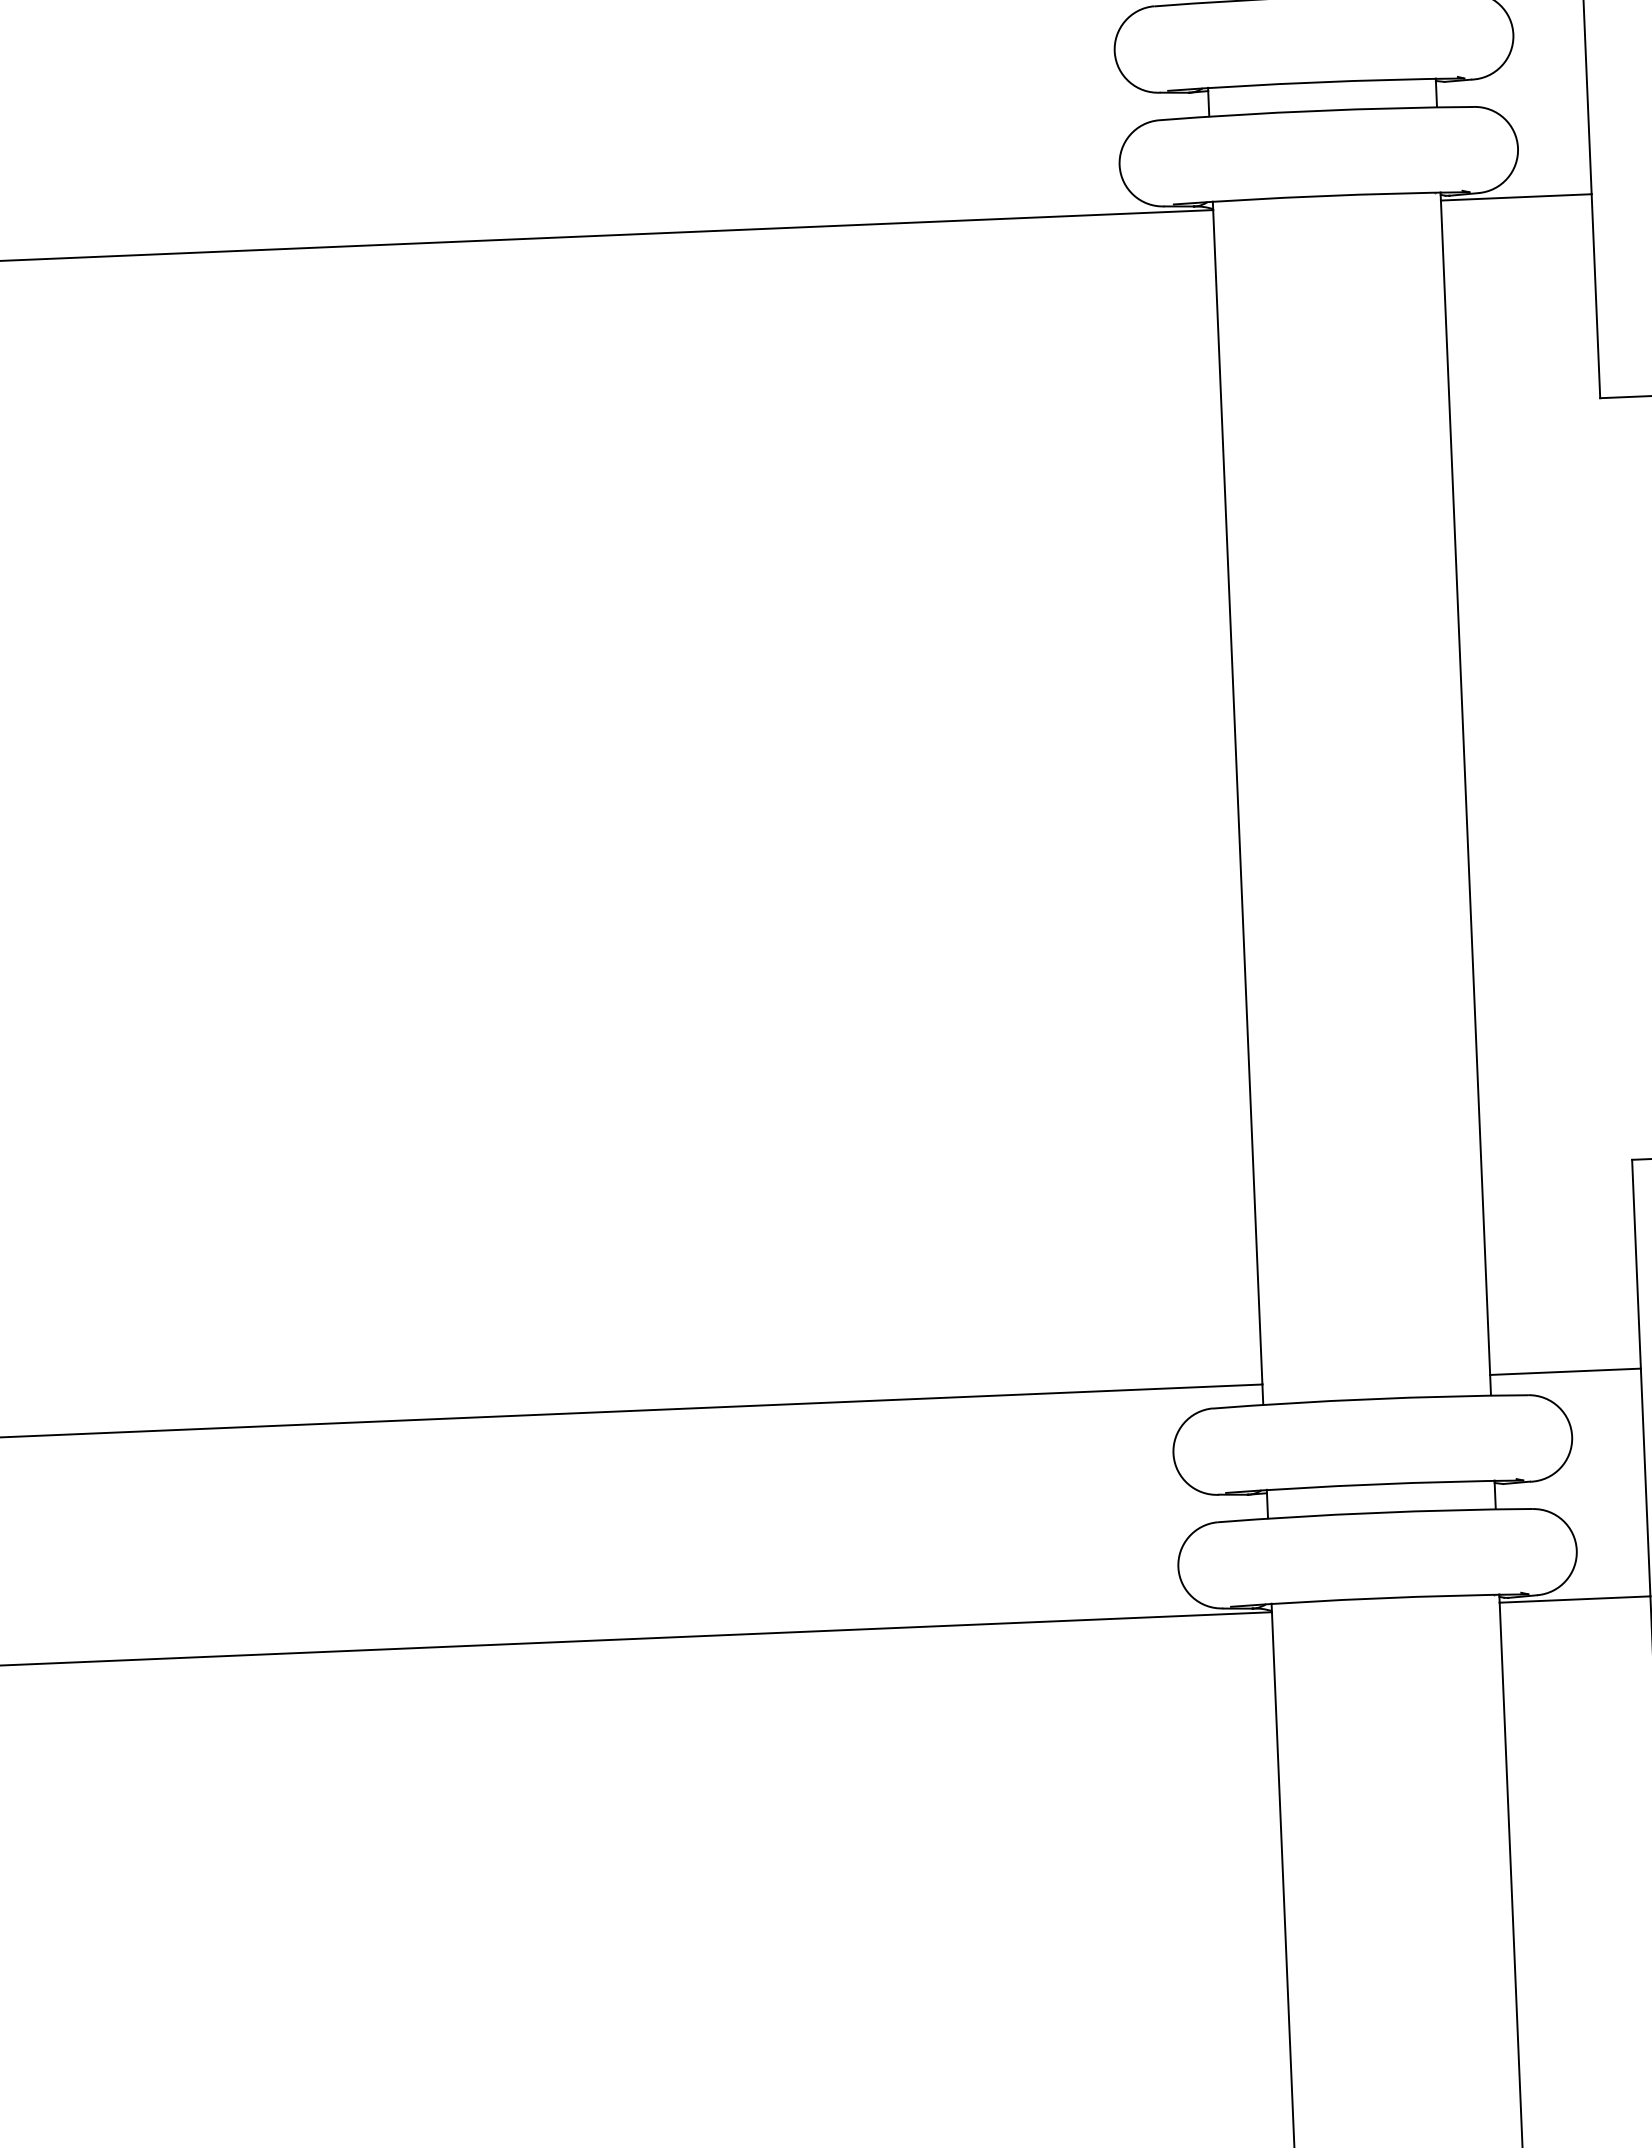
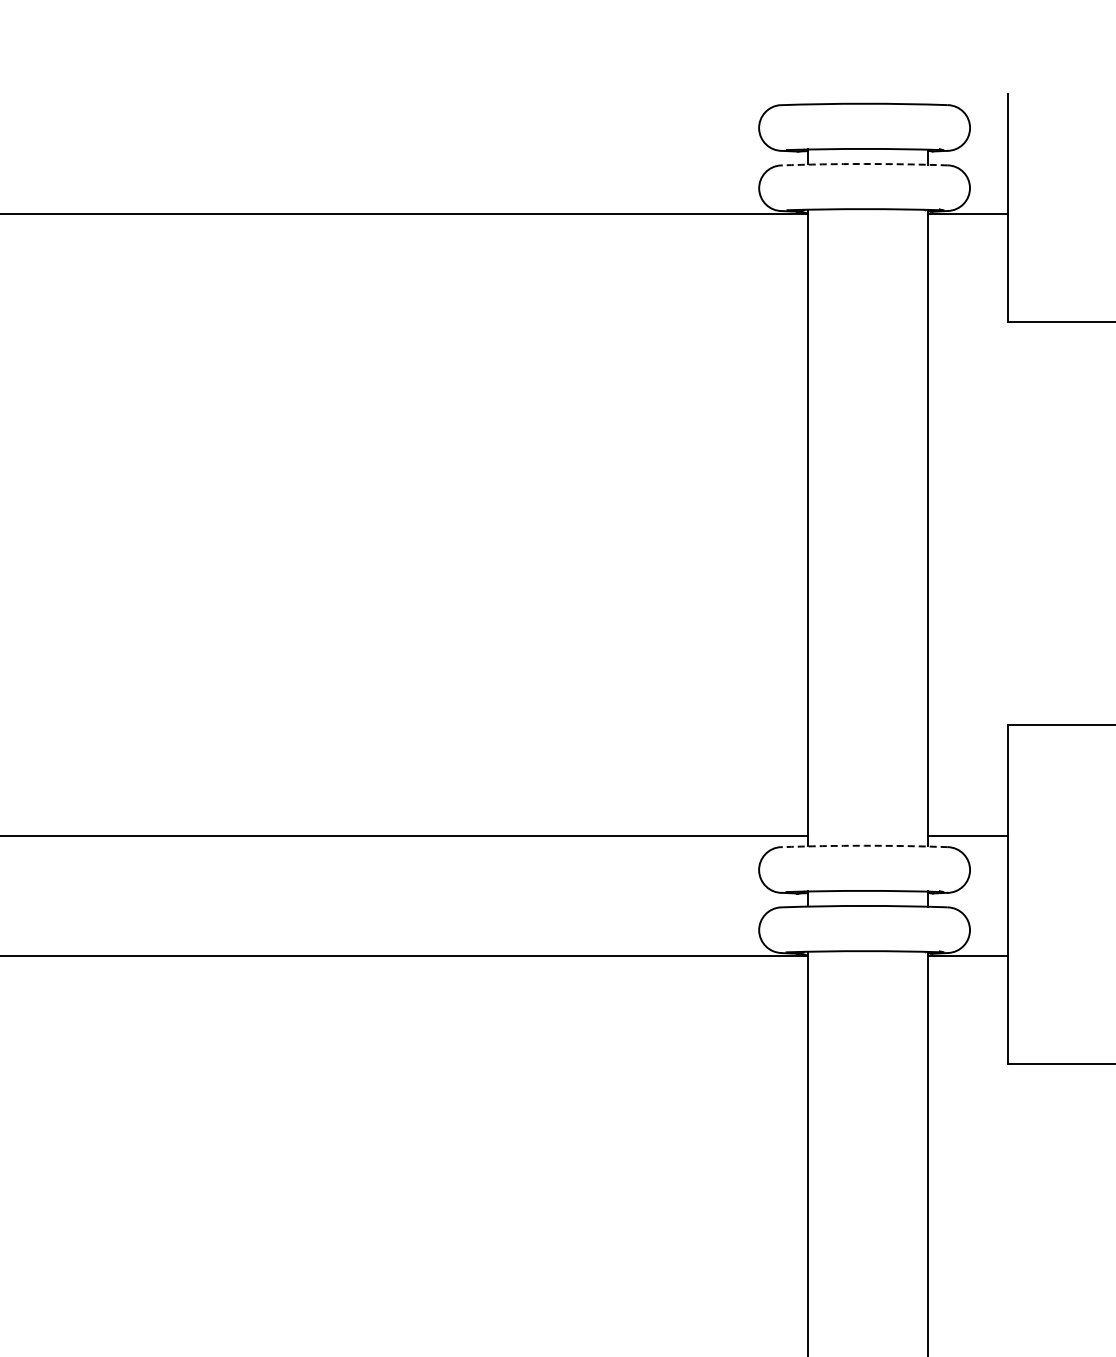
arc: (1316, 111) -> (864, 164), solid -> dashed
arc: (1370, 1398) -> (864, 845), solid -> dashed

